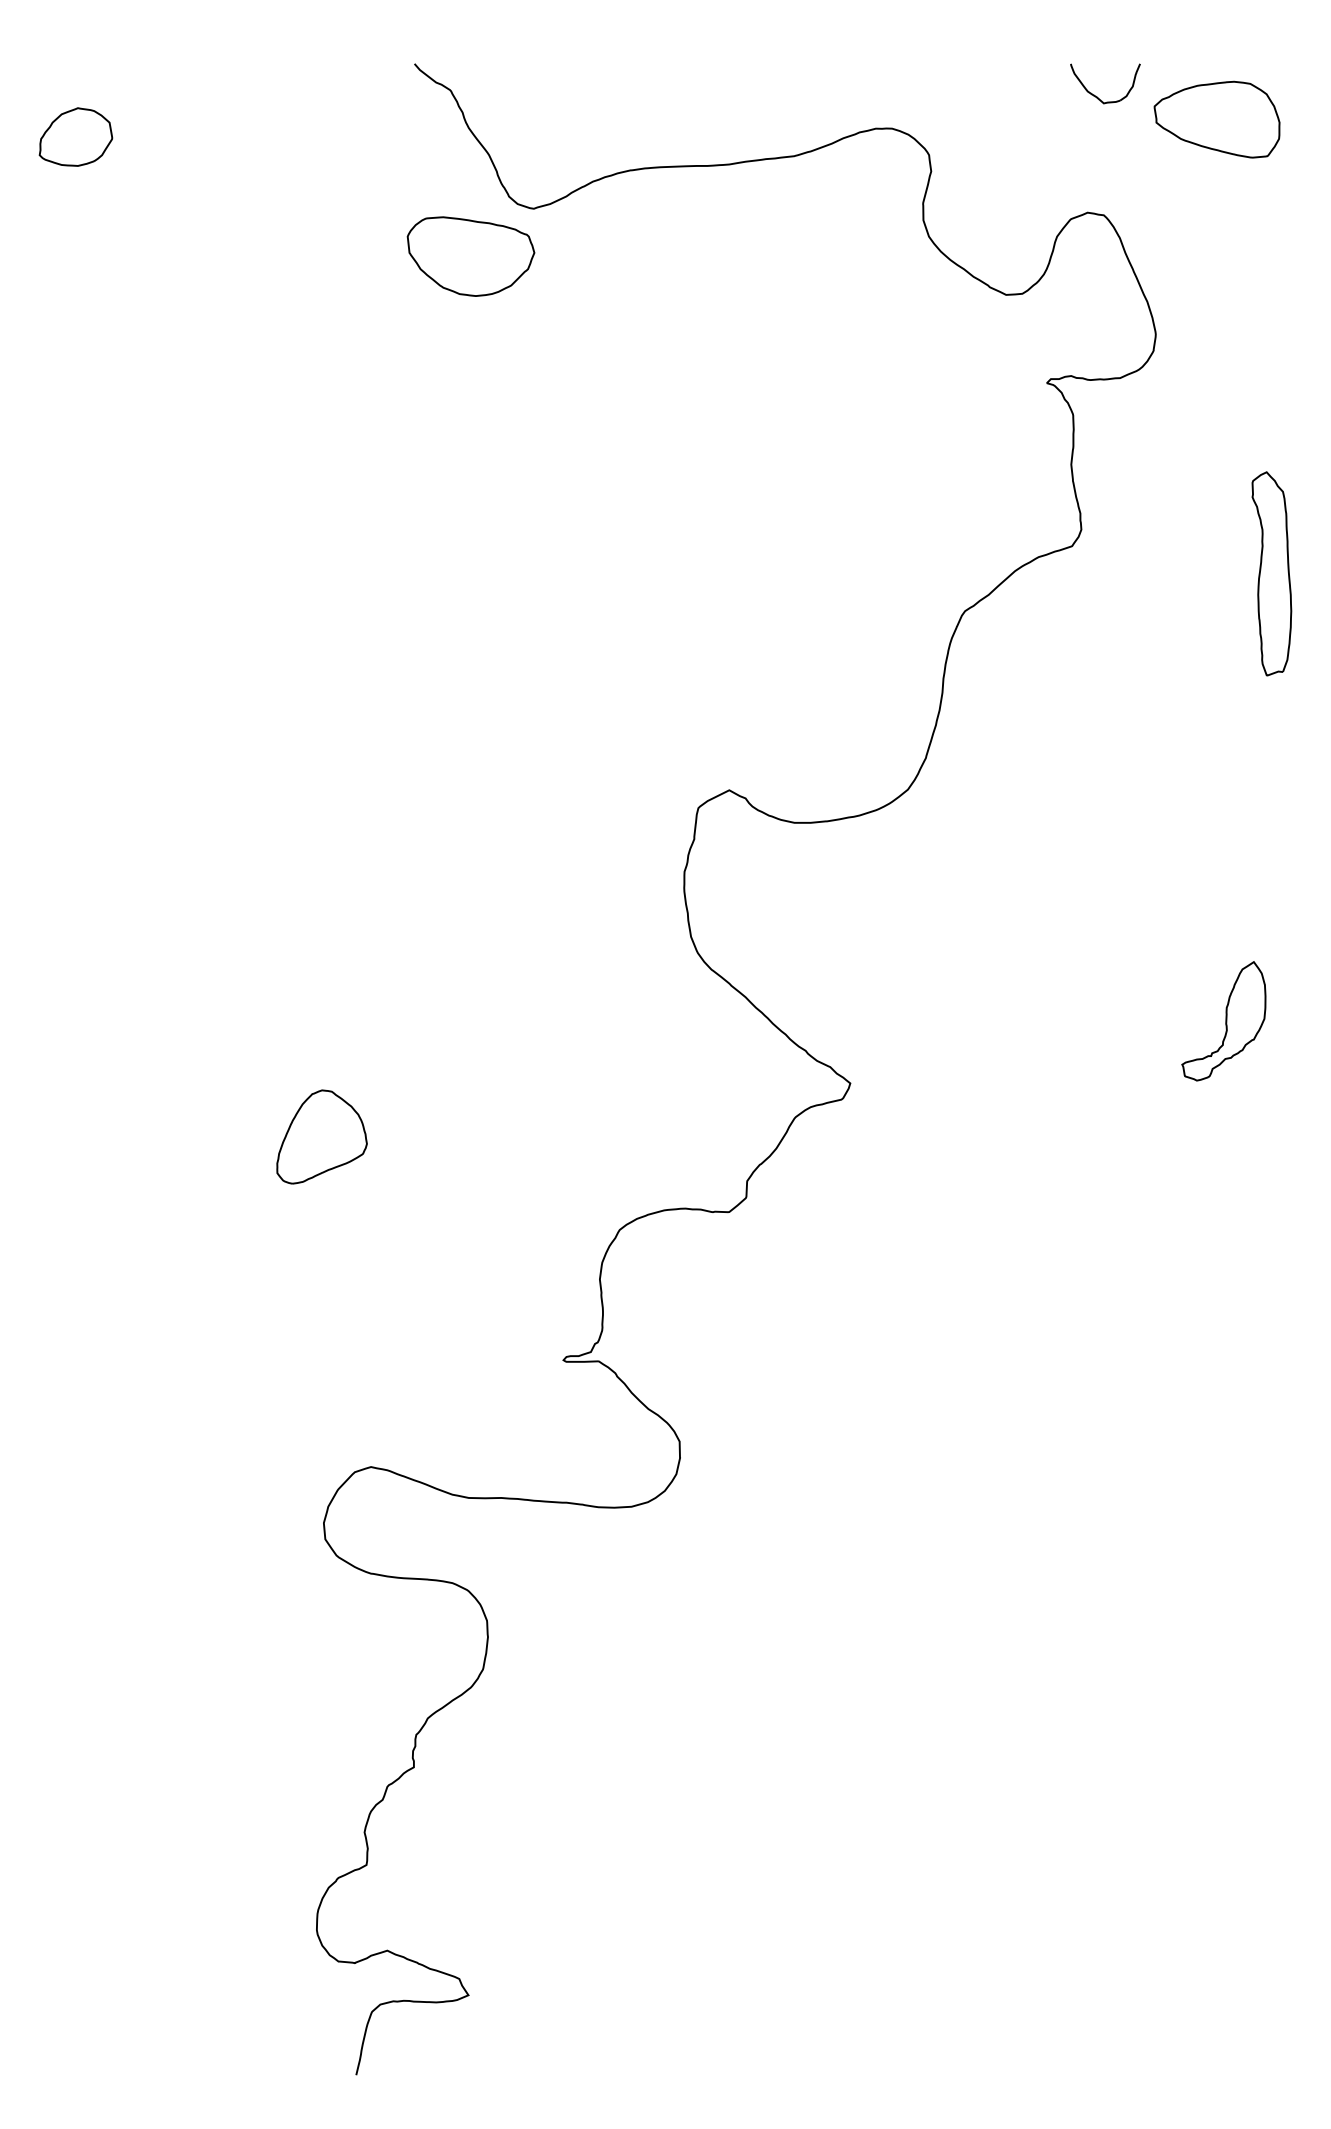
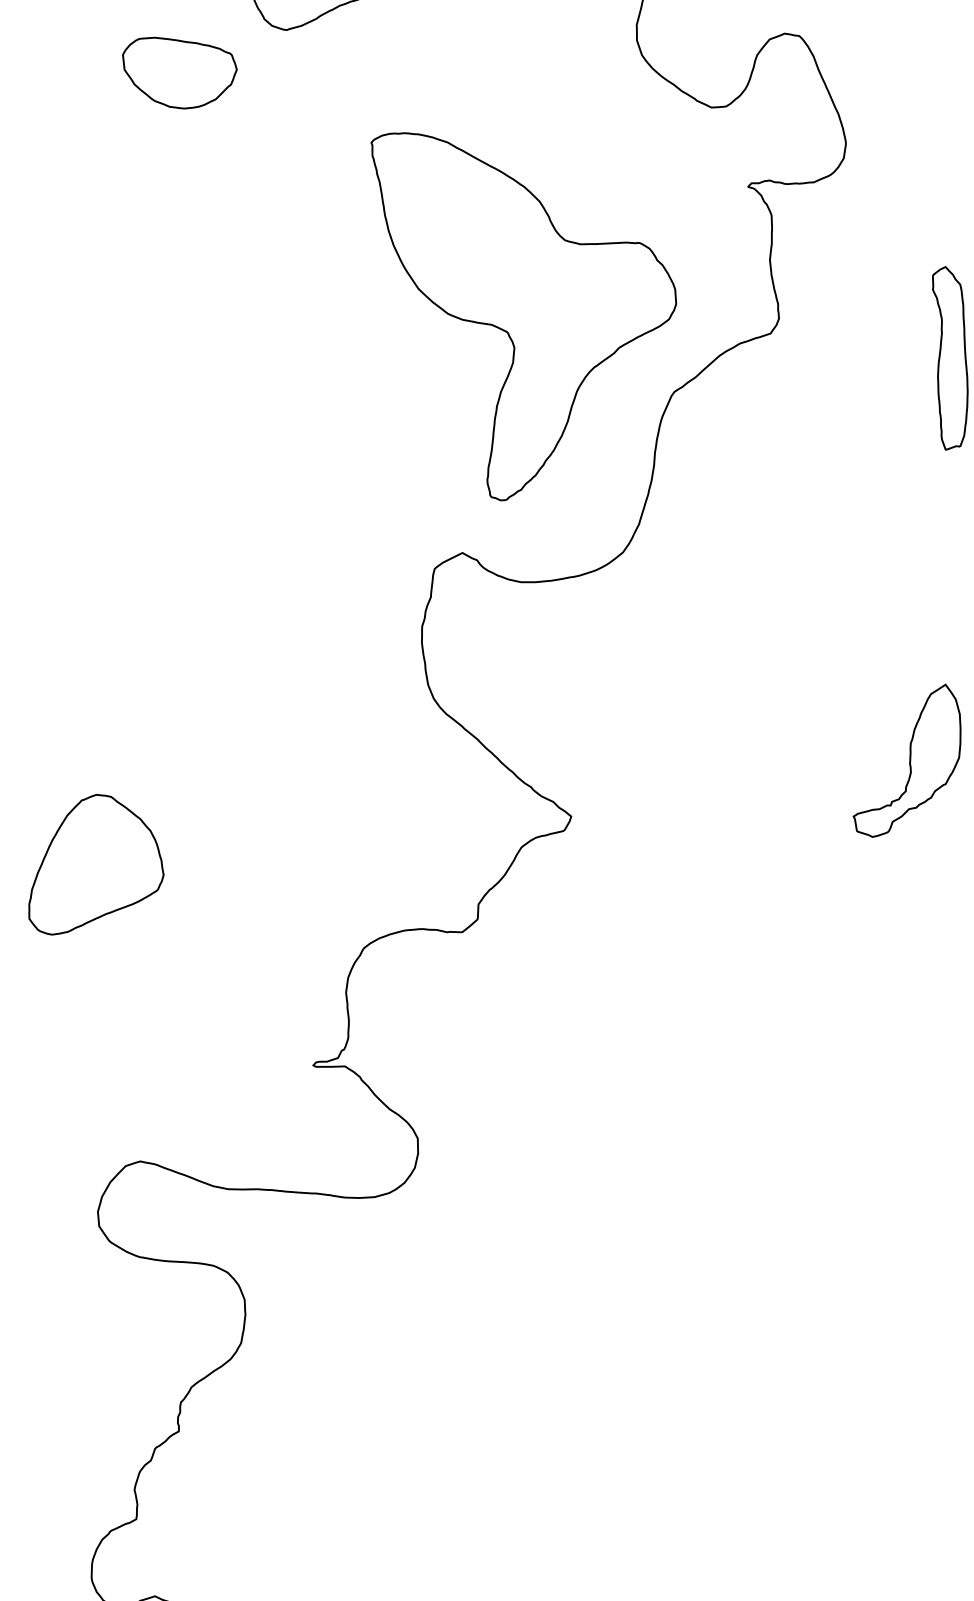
part: (470, 256) -> (179, 73), moved
part: (797, 527) -> (523, 316), added
part: (1223, 1020) -> (906, 759), size x1.43
part: (321, 1136) -> (95, 864), size x1.67

